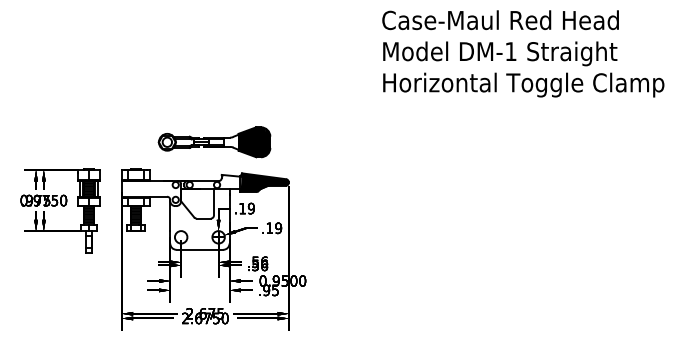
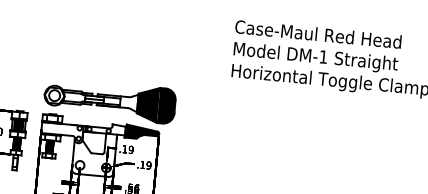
part: (214, 142) -> (109, 101), size x1.67

